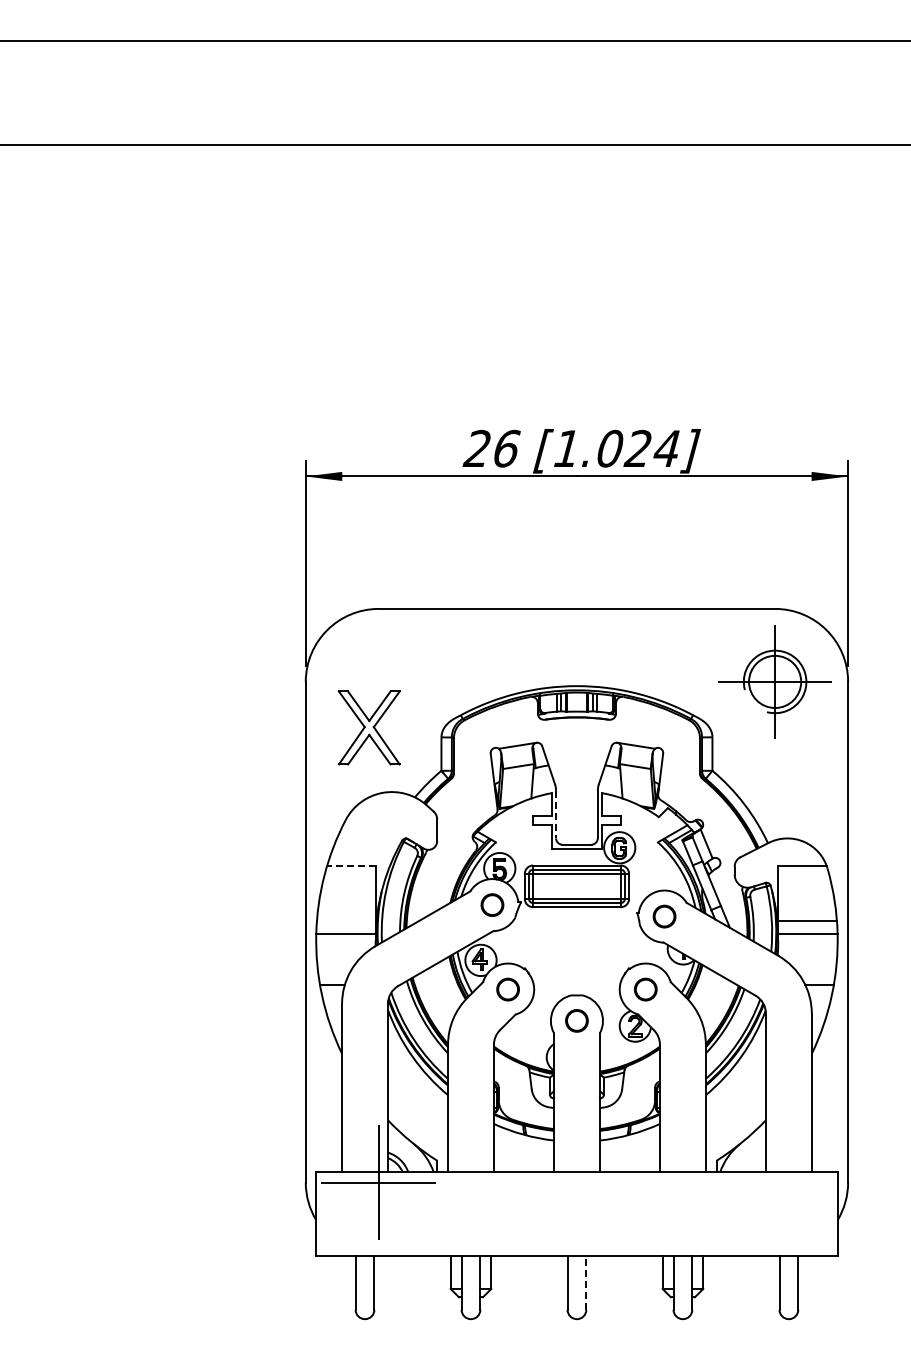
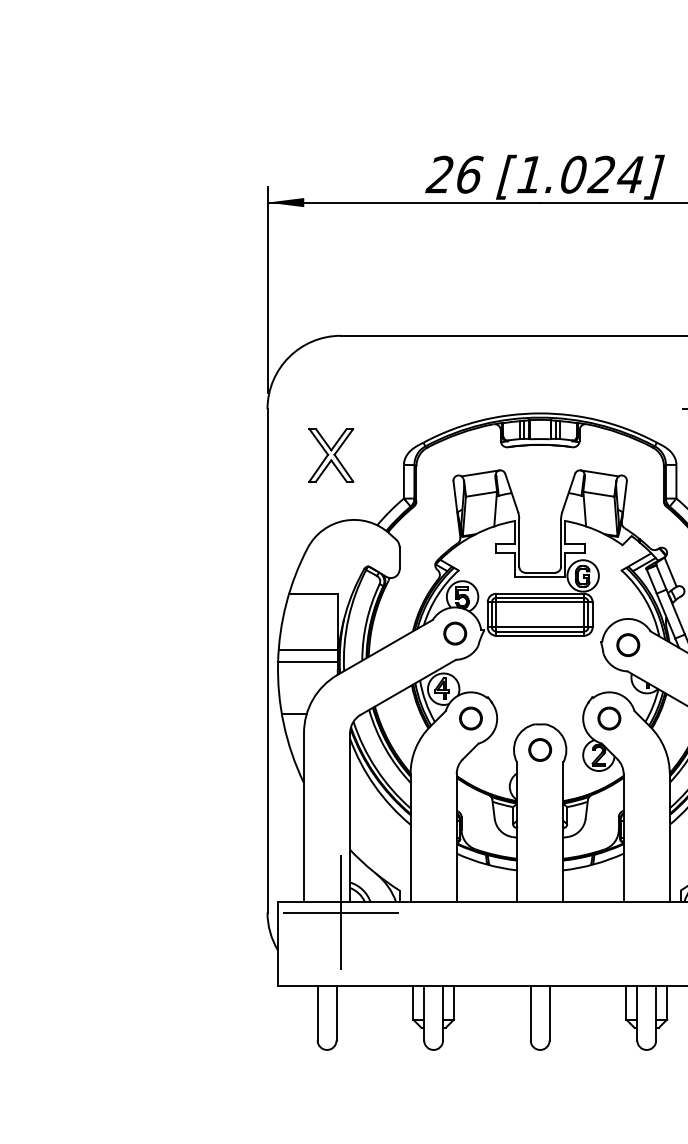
part: (368, 727) -> (330, 455), size x0.71
line: (556, 814) -> (519, 542), dashed -> solid
line: (350, 866) -> (312, 594), dashed -> solid
line: (345, 921) -> (307, 650), added
line: (586, 1282) -> (549, 1013), dashed -> solid

